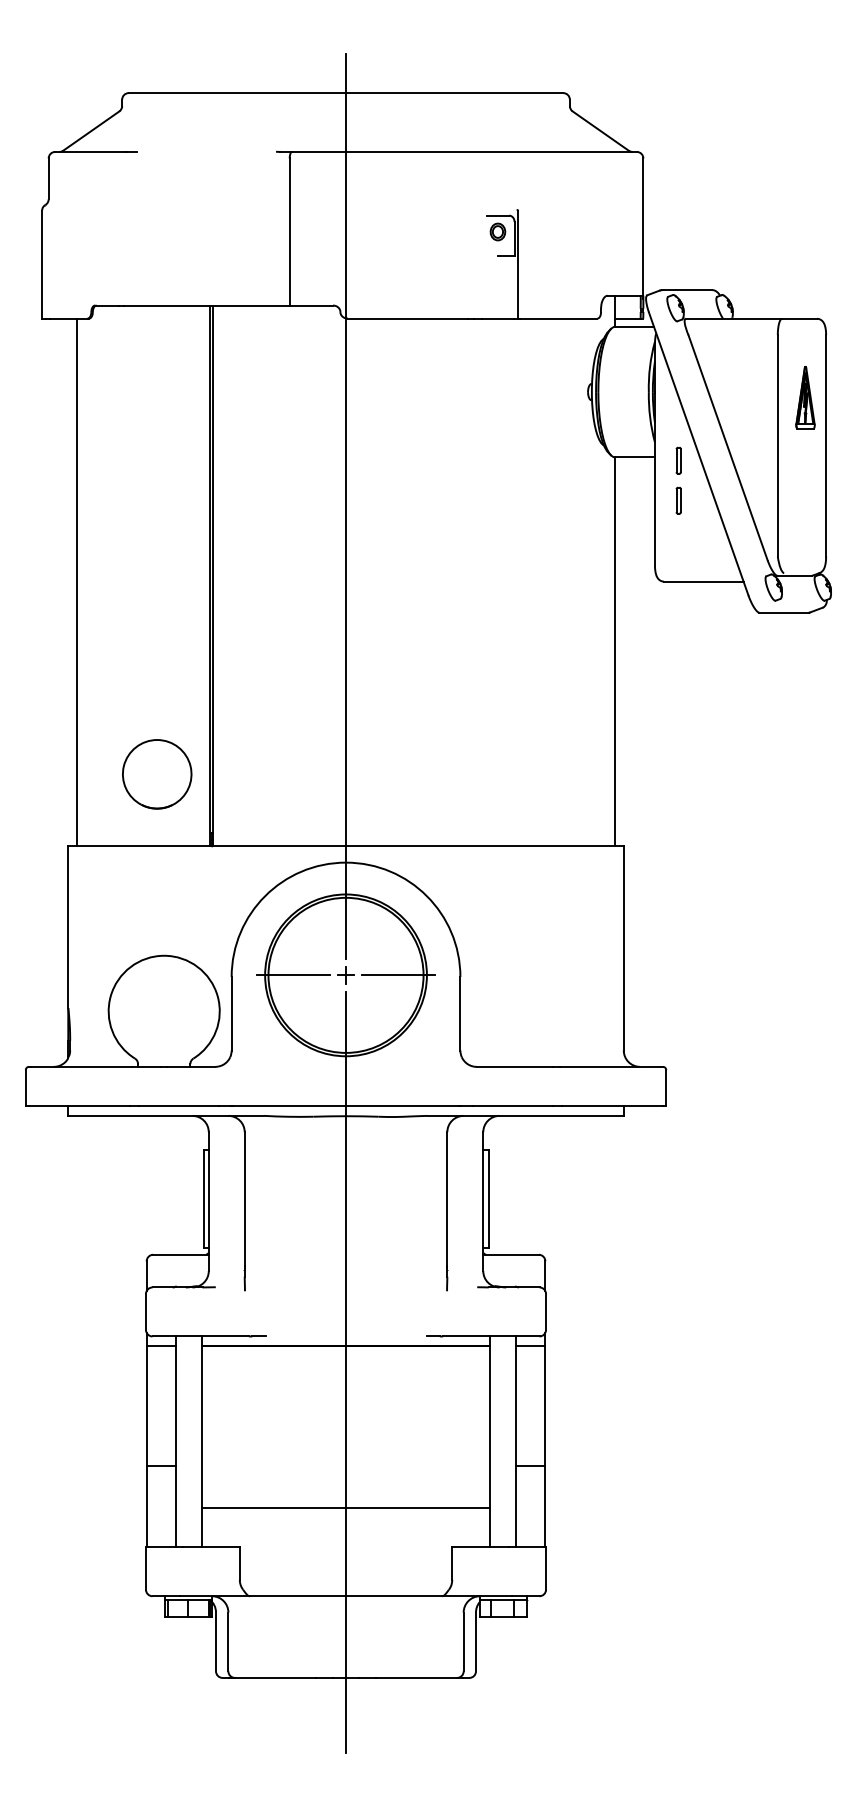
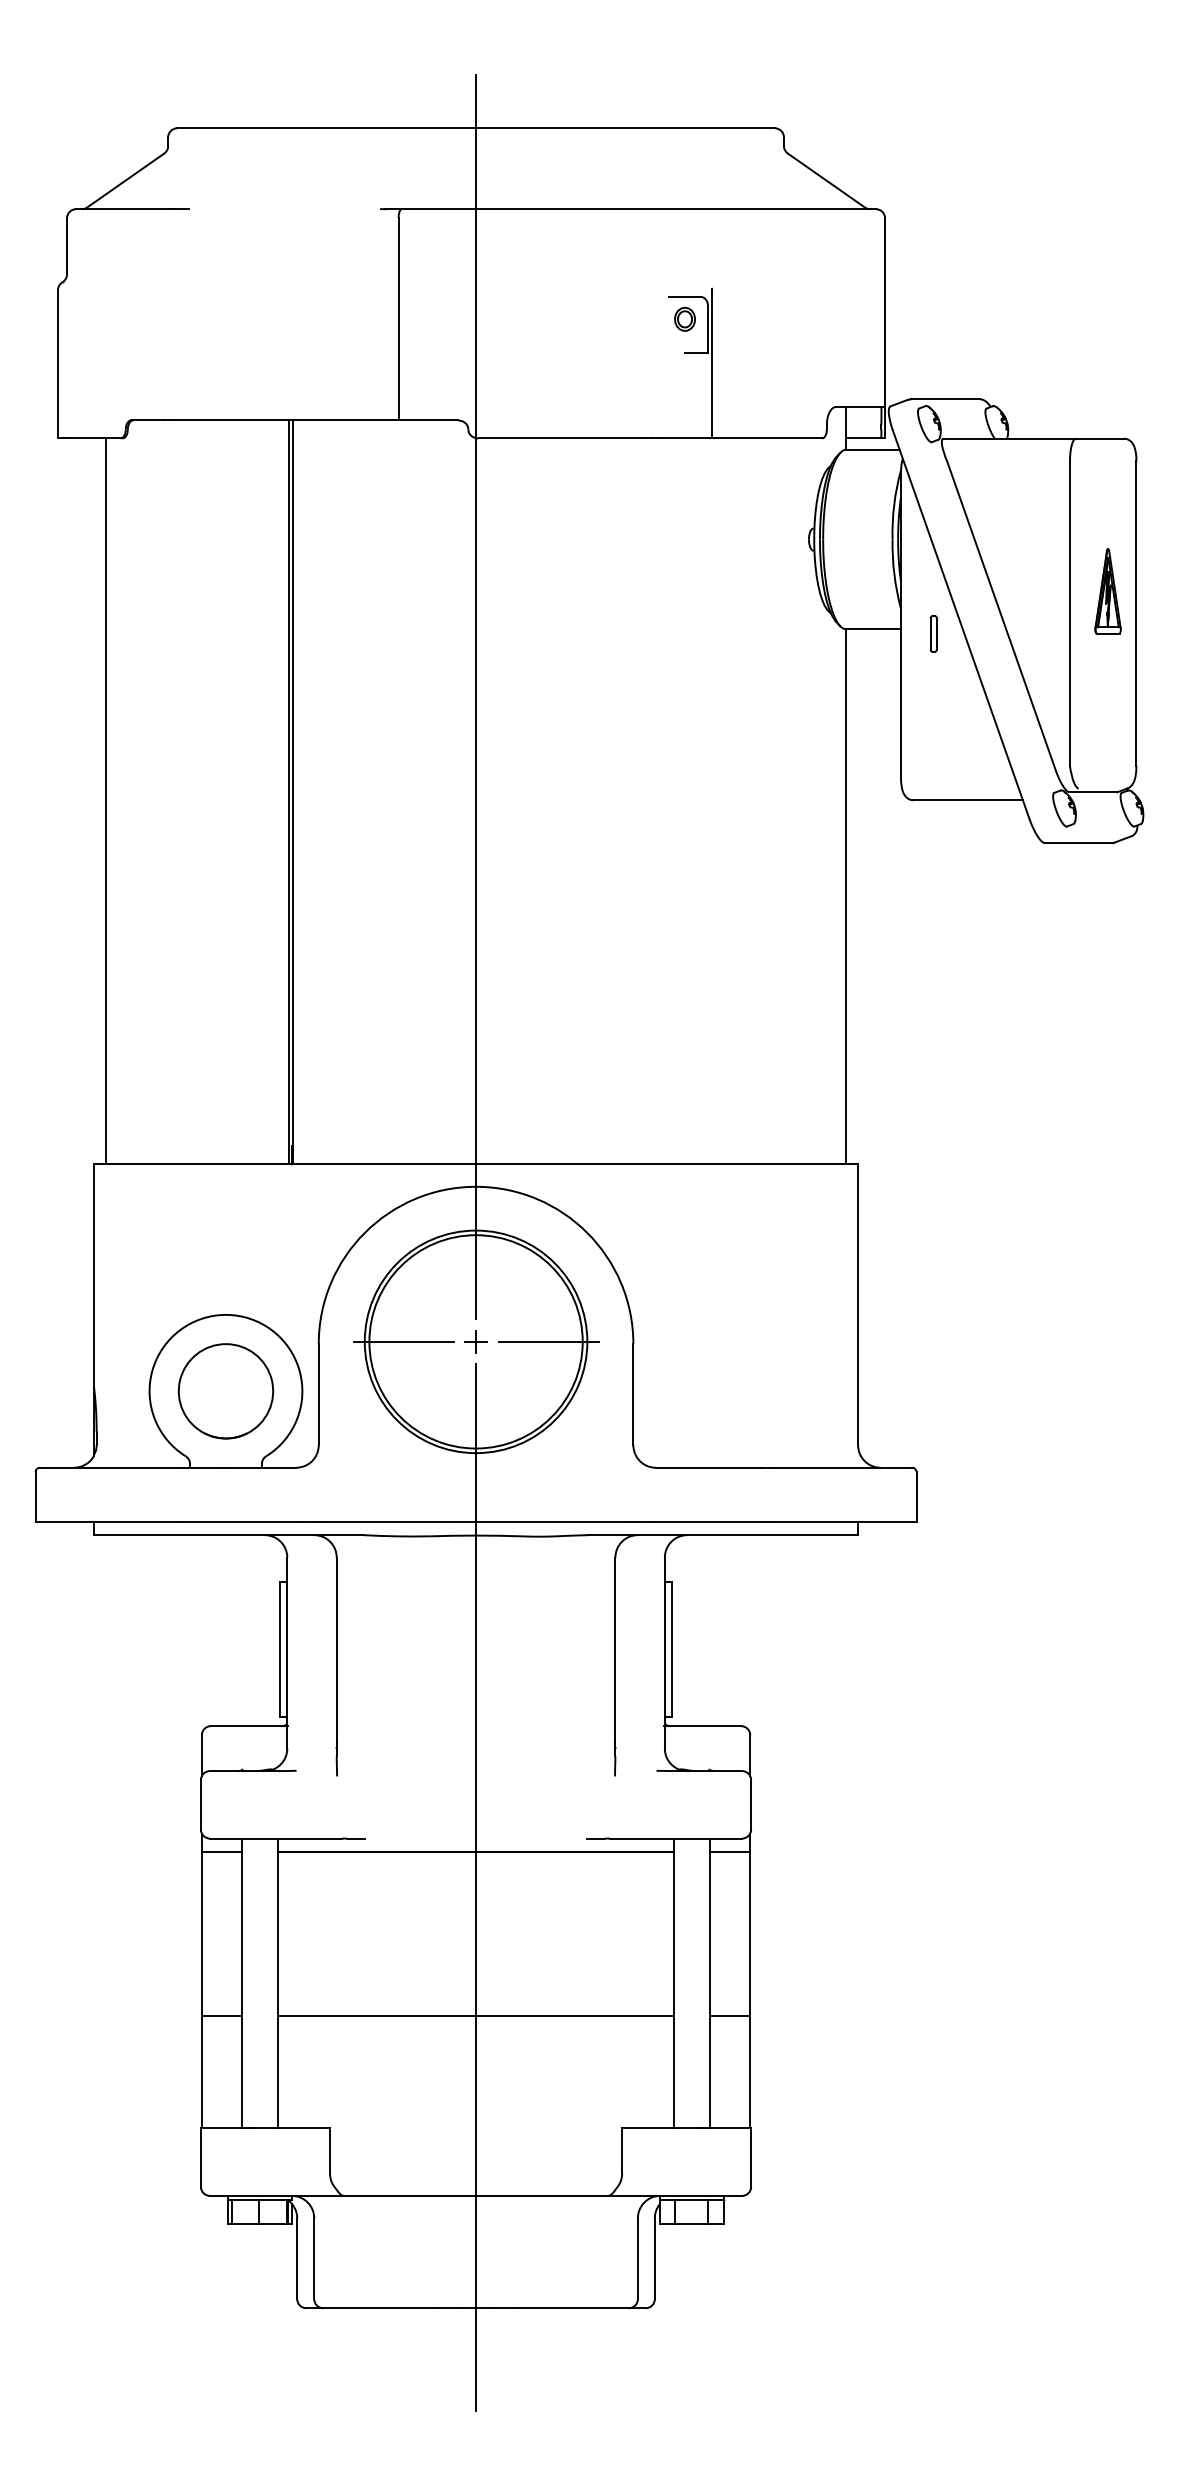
part: (805, 397) -> (1108, 591), moved
part: (678, 500) -> (933, 688), removed
part: (157, 774) -> (226, 1391), moved
line: (345, 1507) -> (475, 2016), moved

